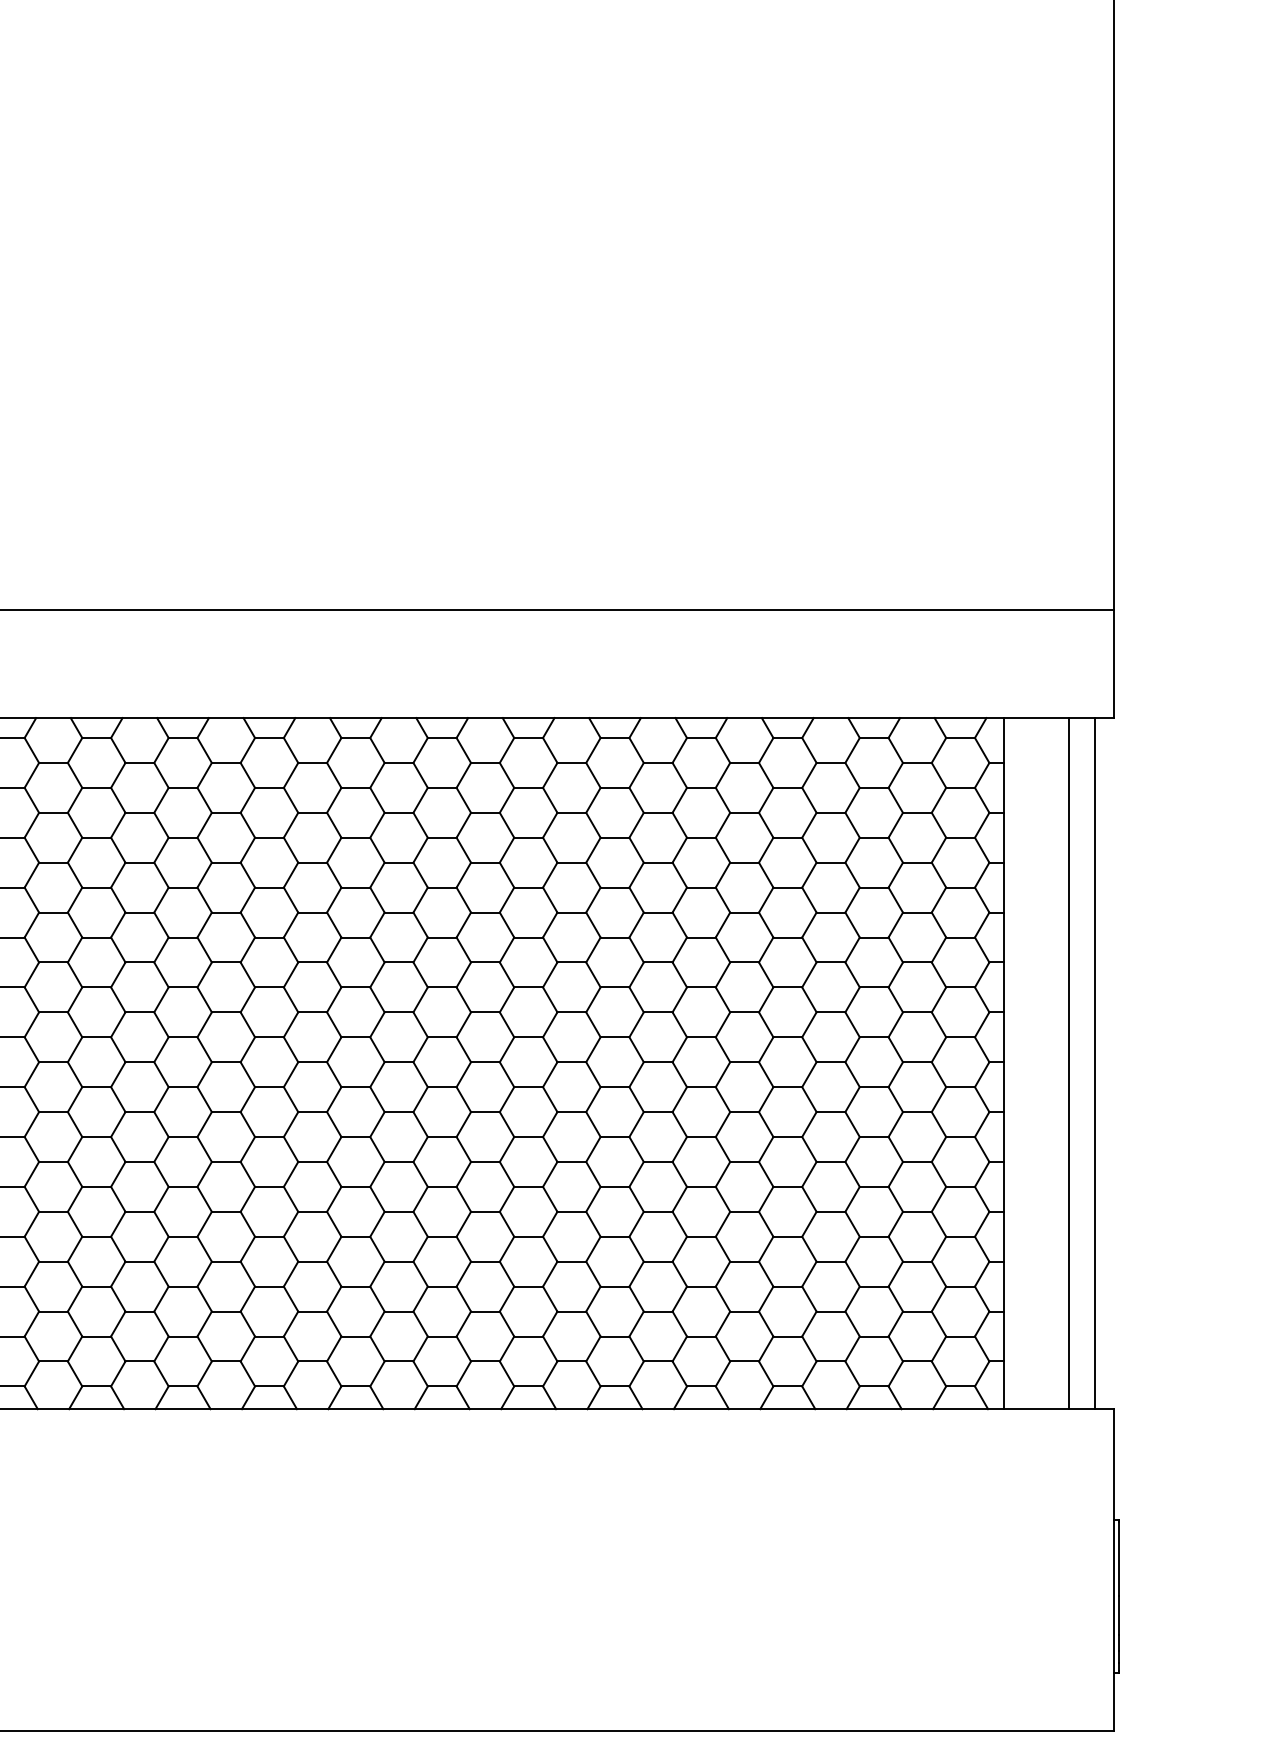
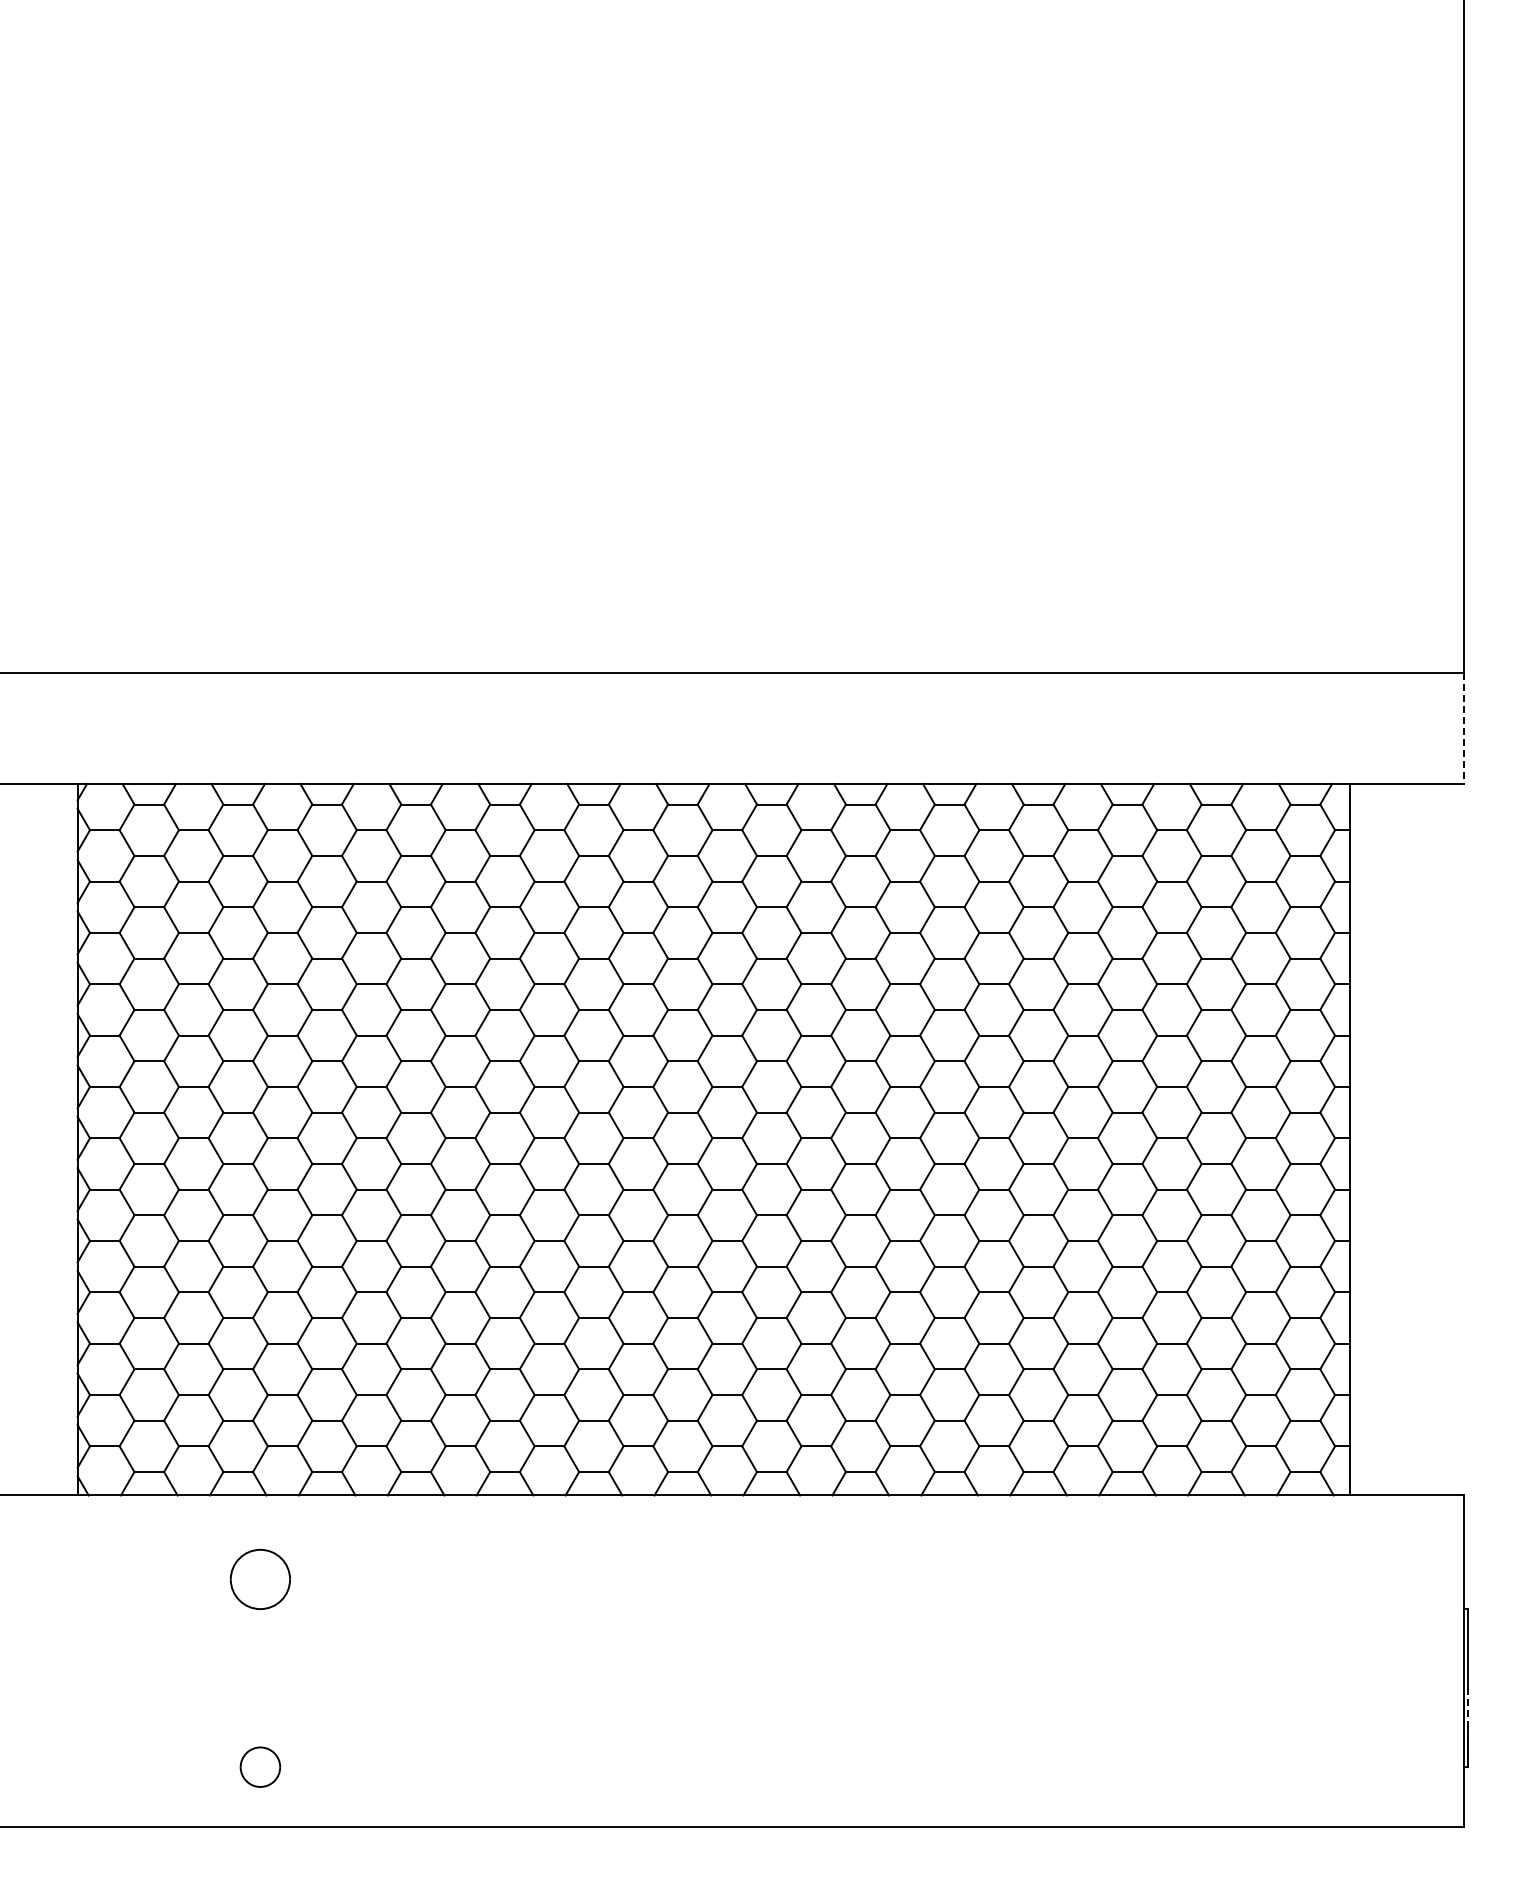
line: (1114, 664) -> (1463, 728), solid -> dashed
line: (1068, 1063) -> (1416, 1139), removed
line: (1094, 1063) -> (1443, 1139), removed
line: (1118, 1615) -> (1468, 1707), solid -> dashed

